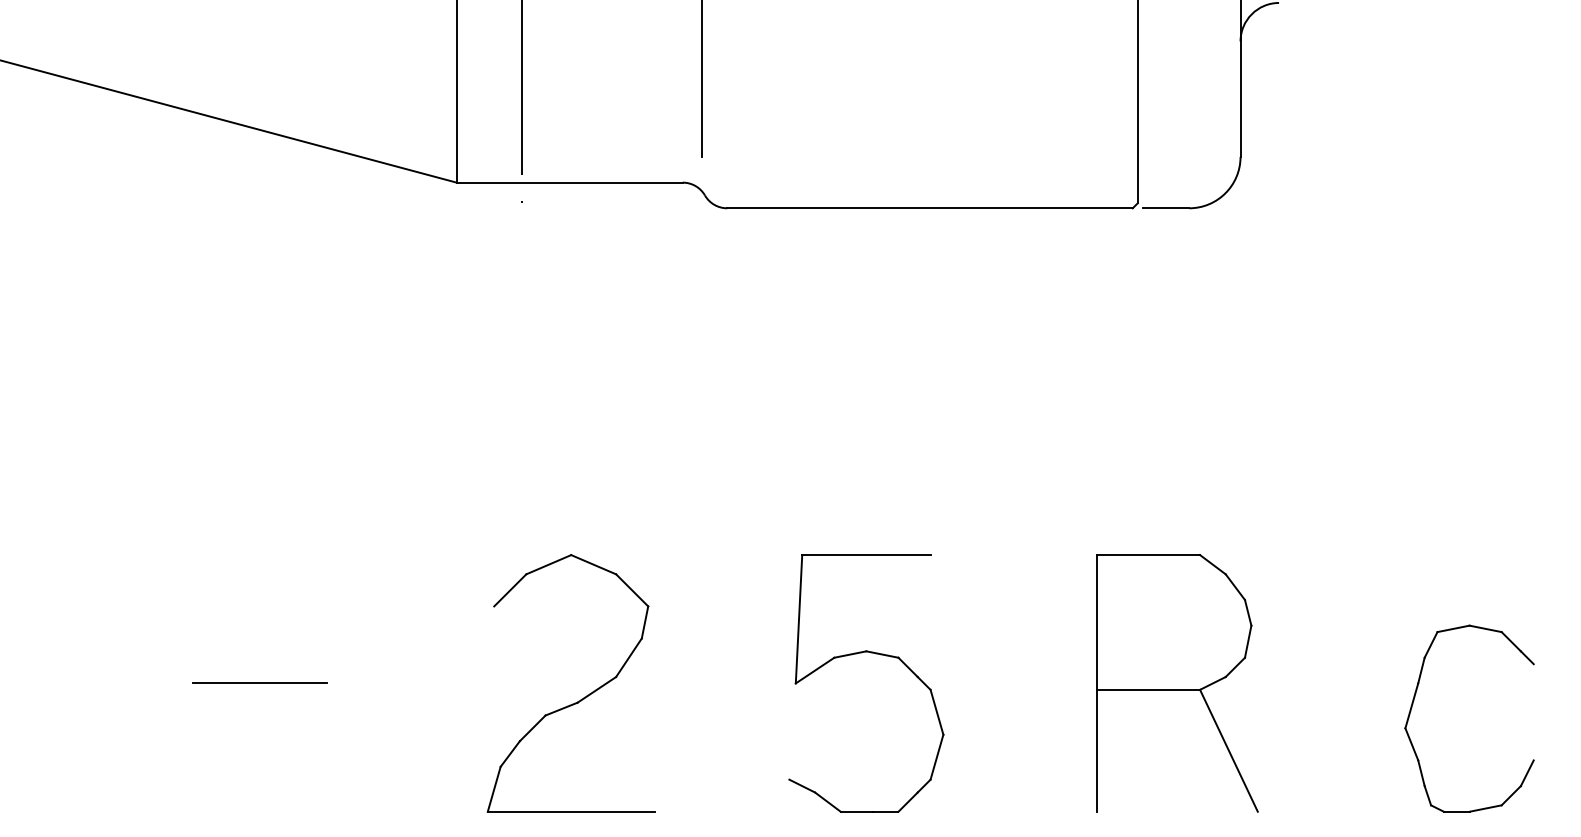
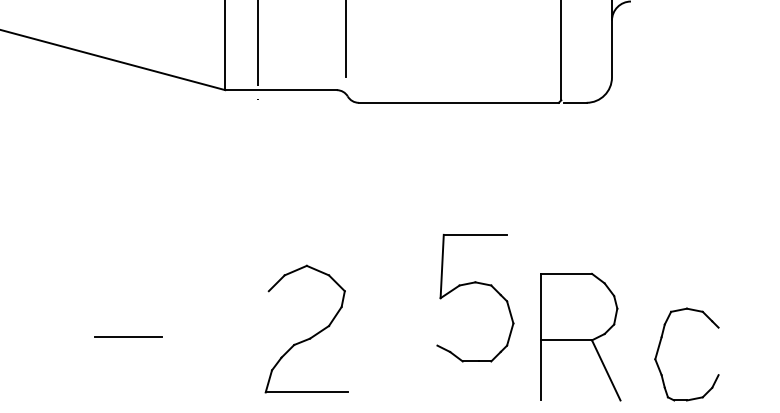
part: (874, 655) -> (479, 284), moved
part: (582, 696) -> (312, 335), moved
part: (1415, 700) -> (660, 345), moved

